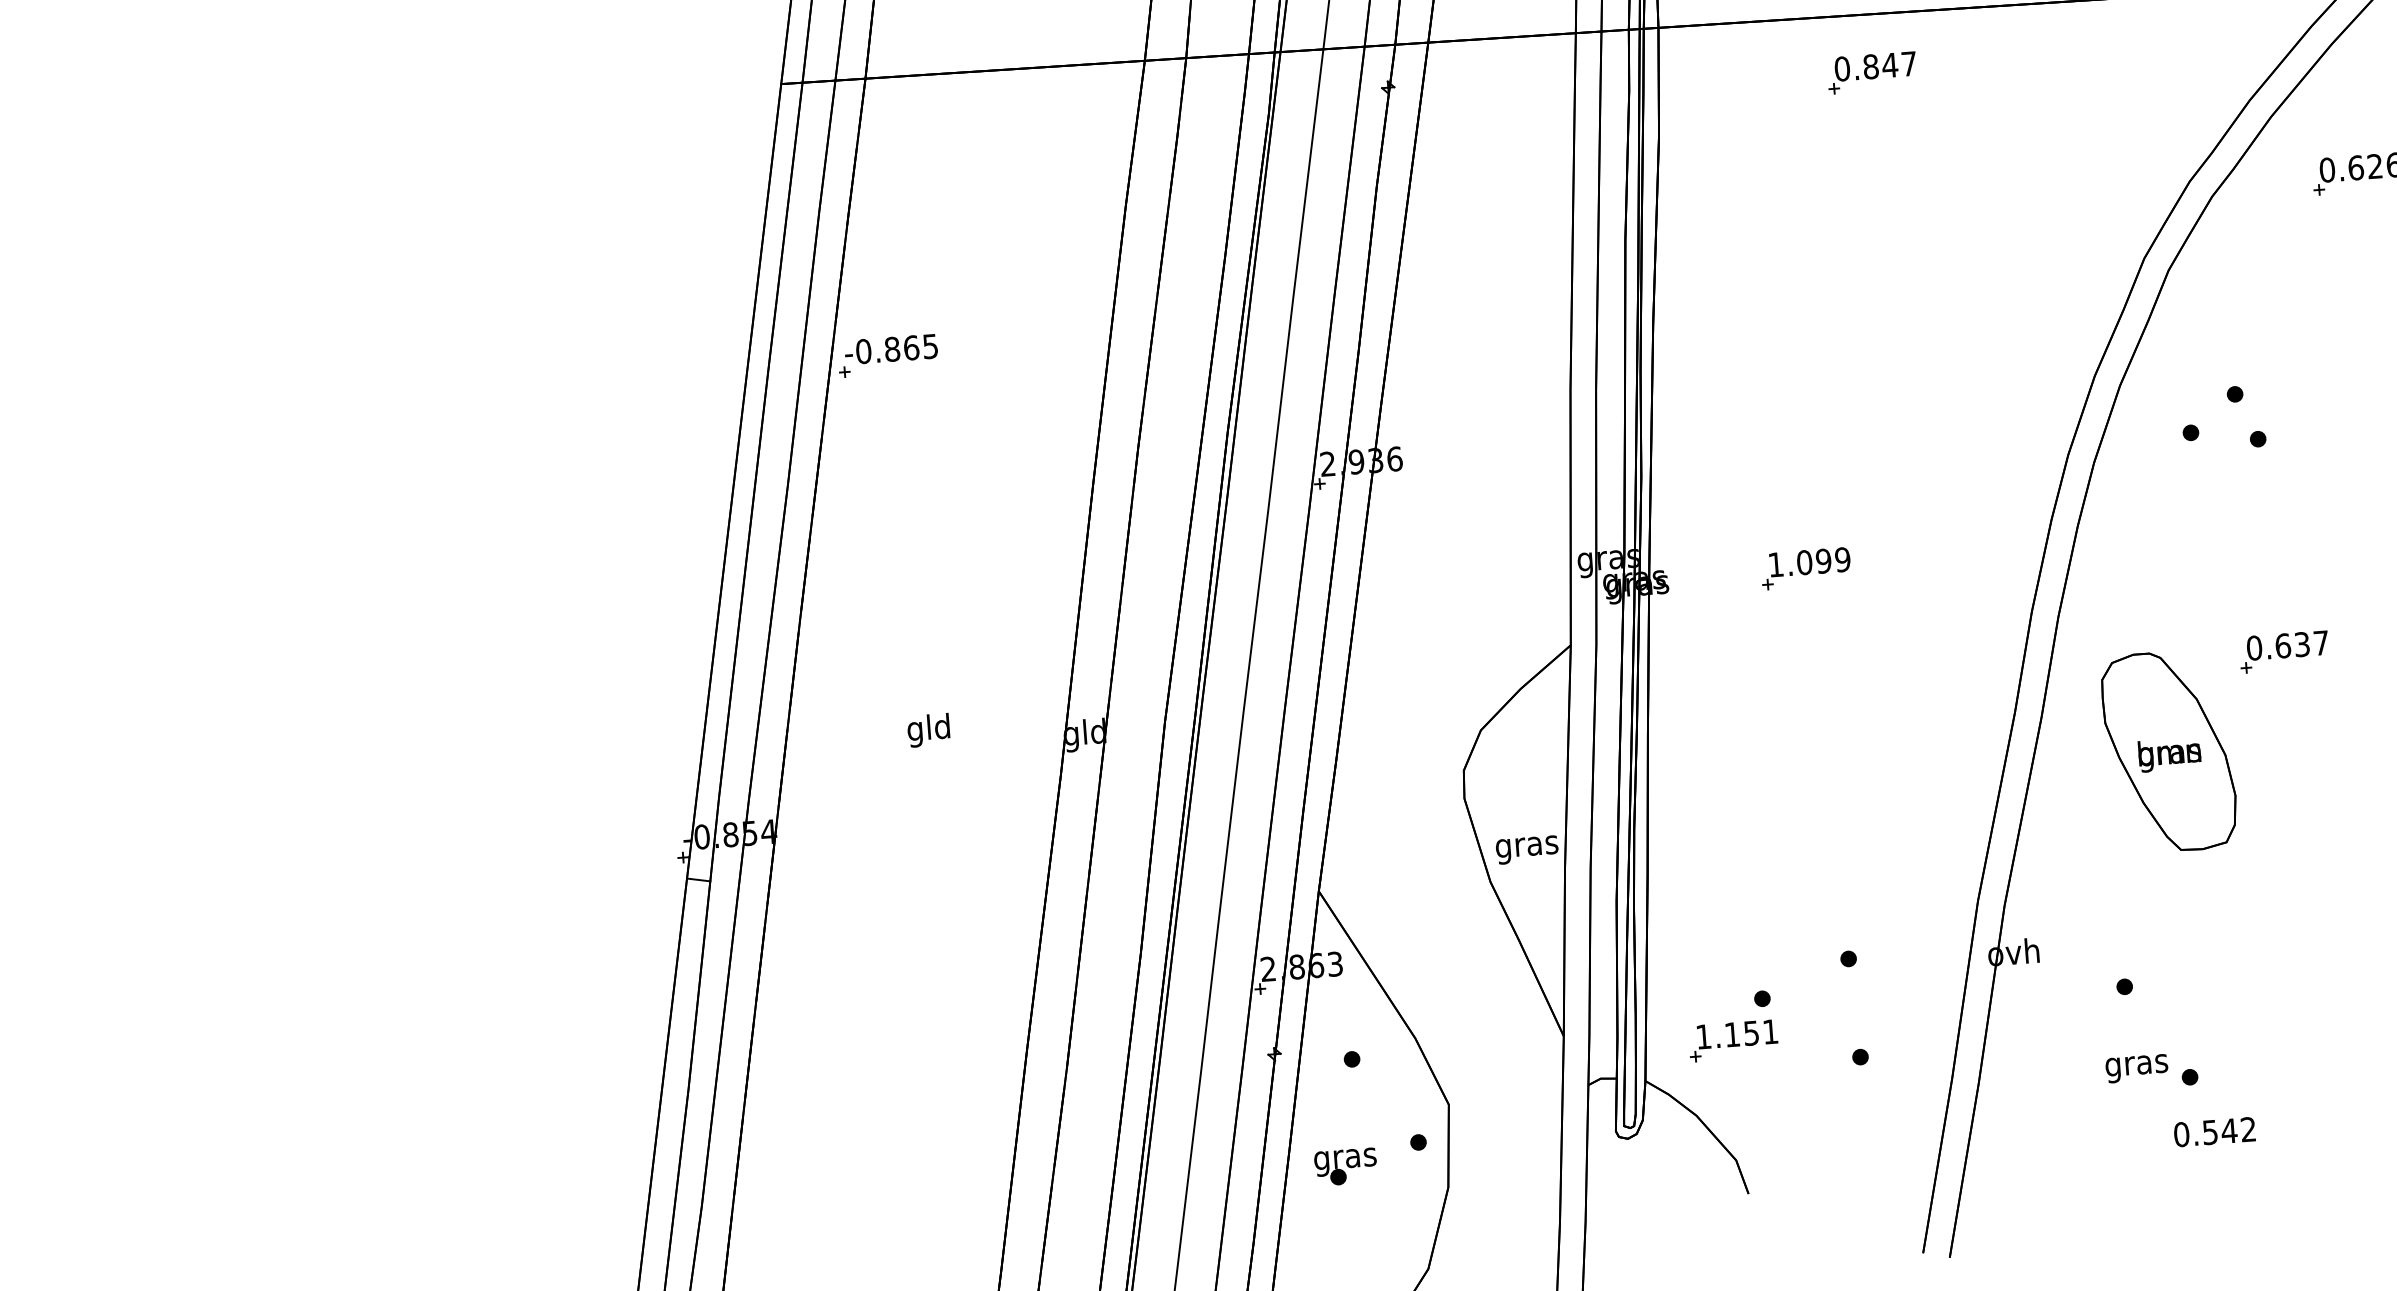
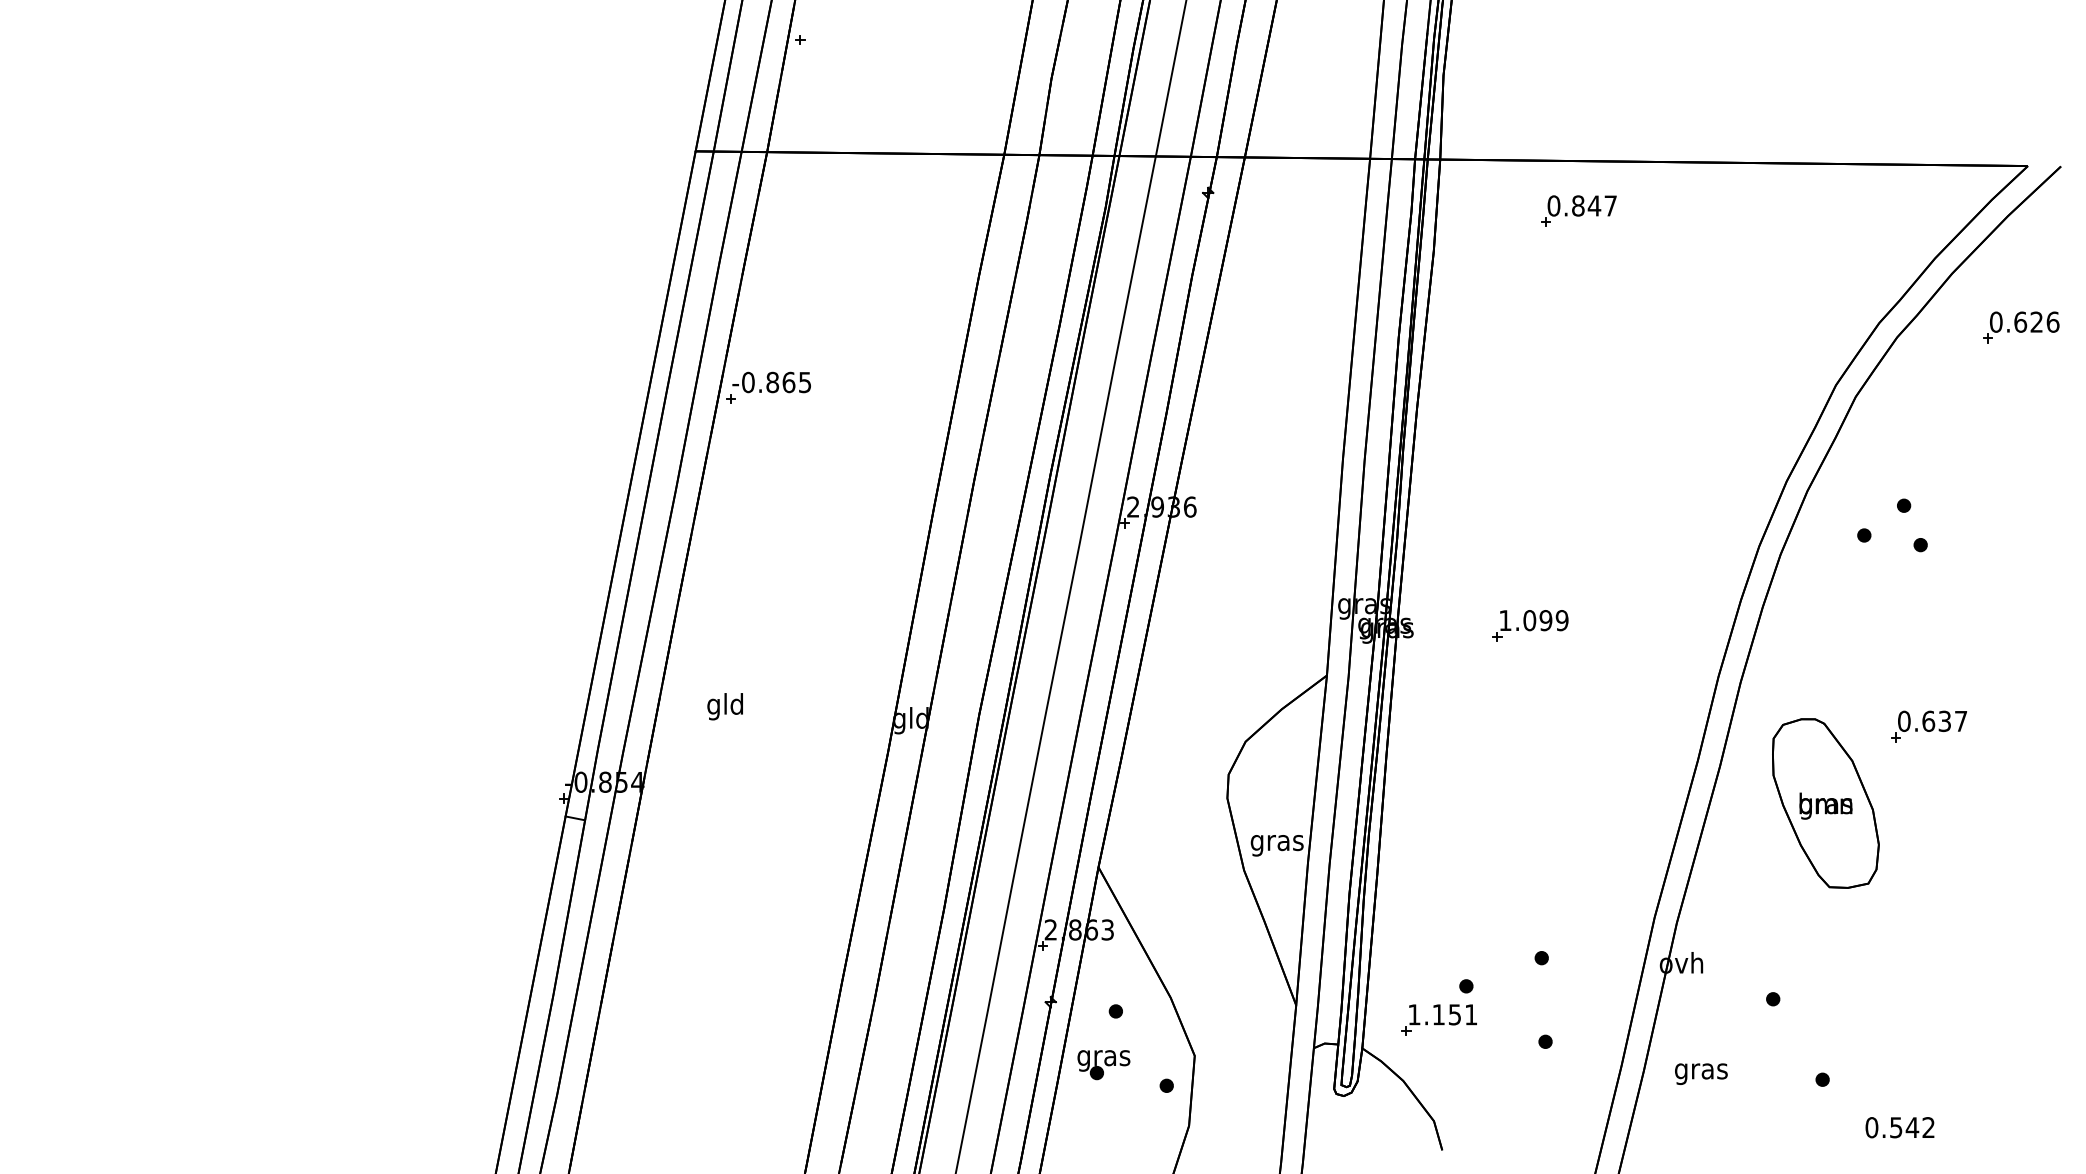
part: (1871, 72) -> (1578, 210), moved
text: (927, 730) -> (724, 706), moved
text: (2137, 1067) -> (1701, 1073), moved
text: (2214, 1131) -> (1899, 1127), moved
part: (1345, 1167) -> (1103, 1065), moved

